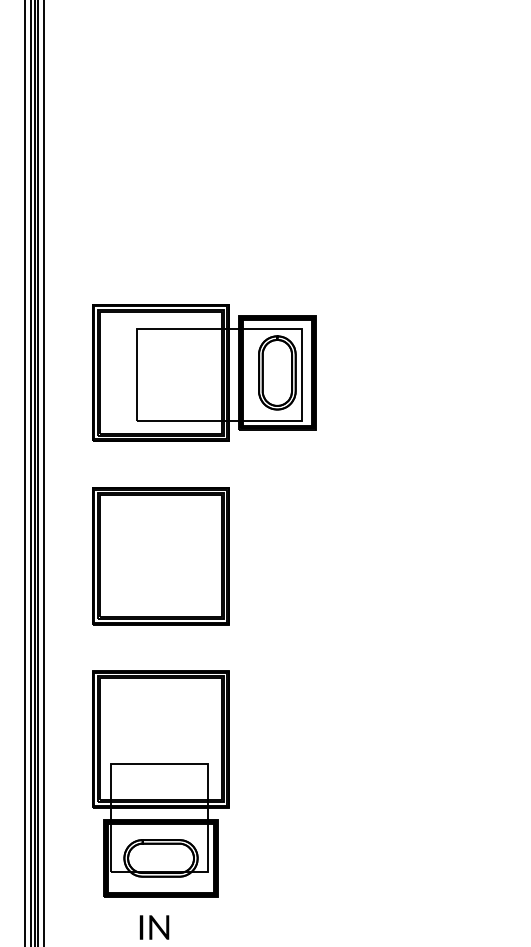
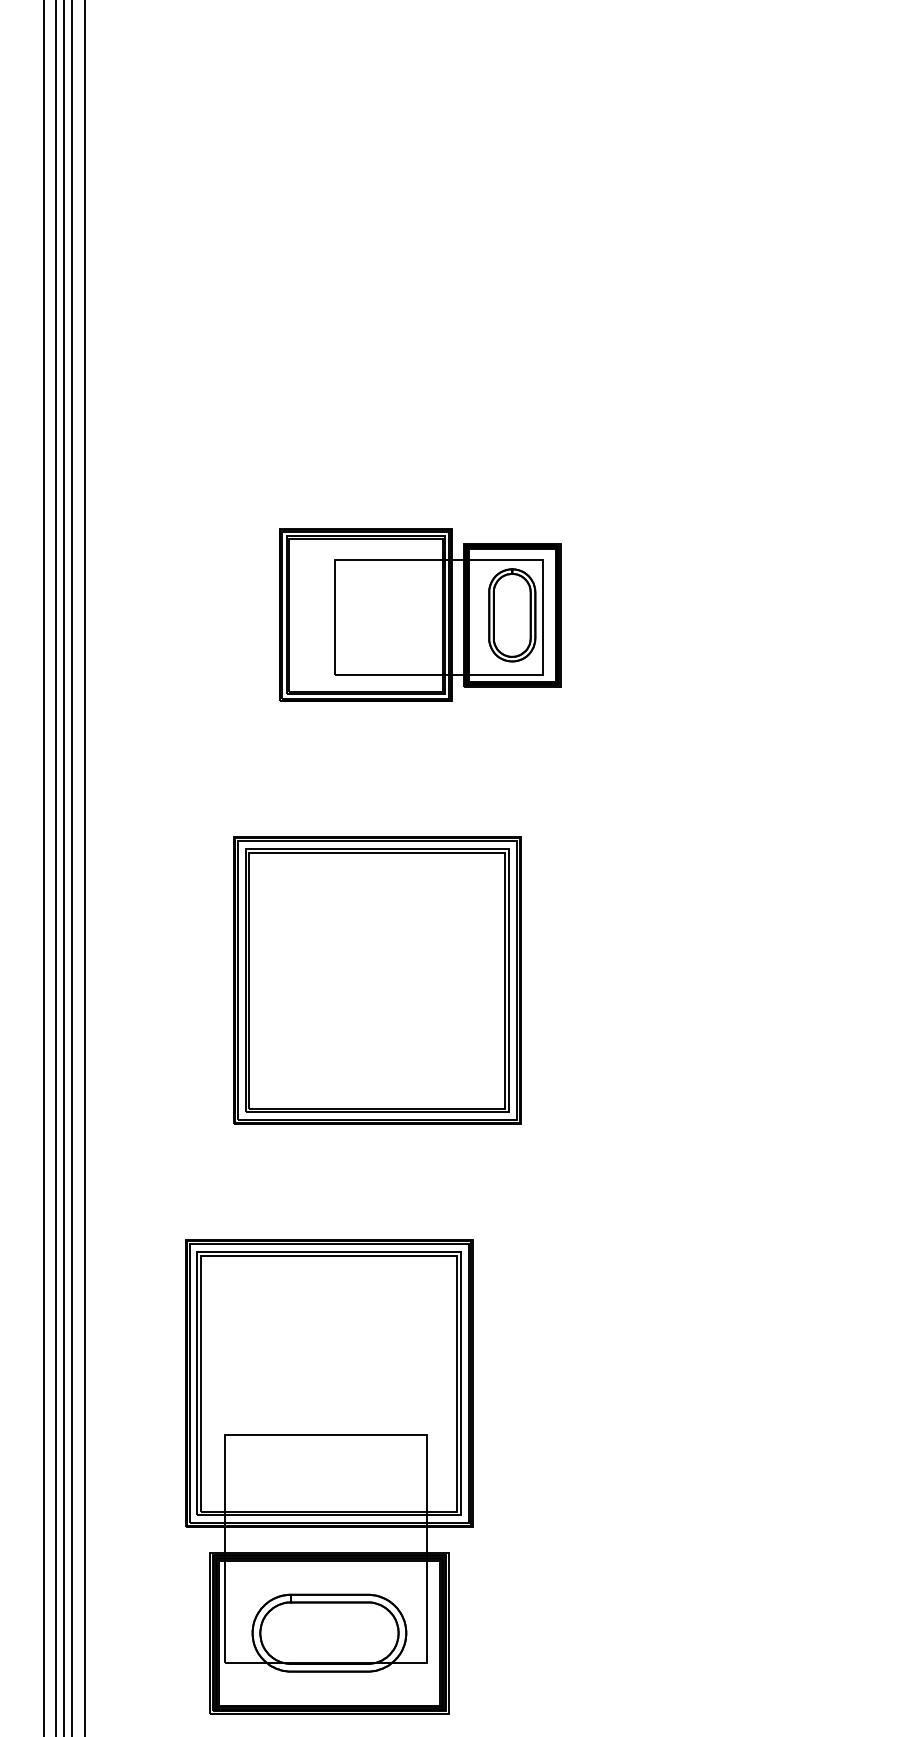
part: (204, 372) -> (420, 614), size x0.6
part: (160, 556) -> (376, 981), moved

